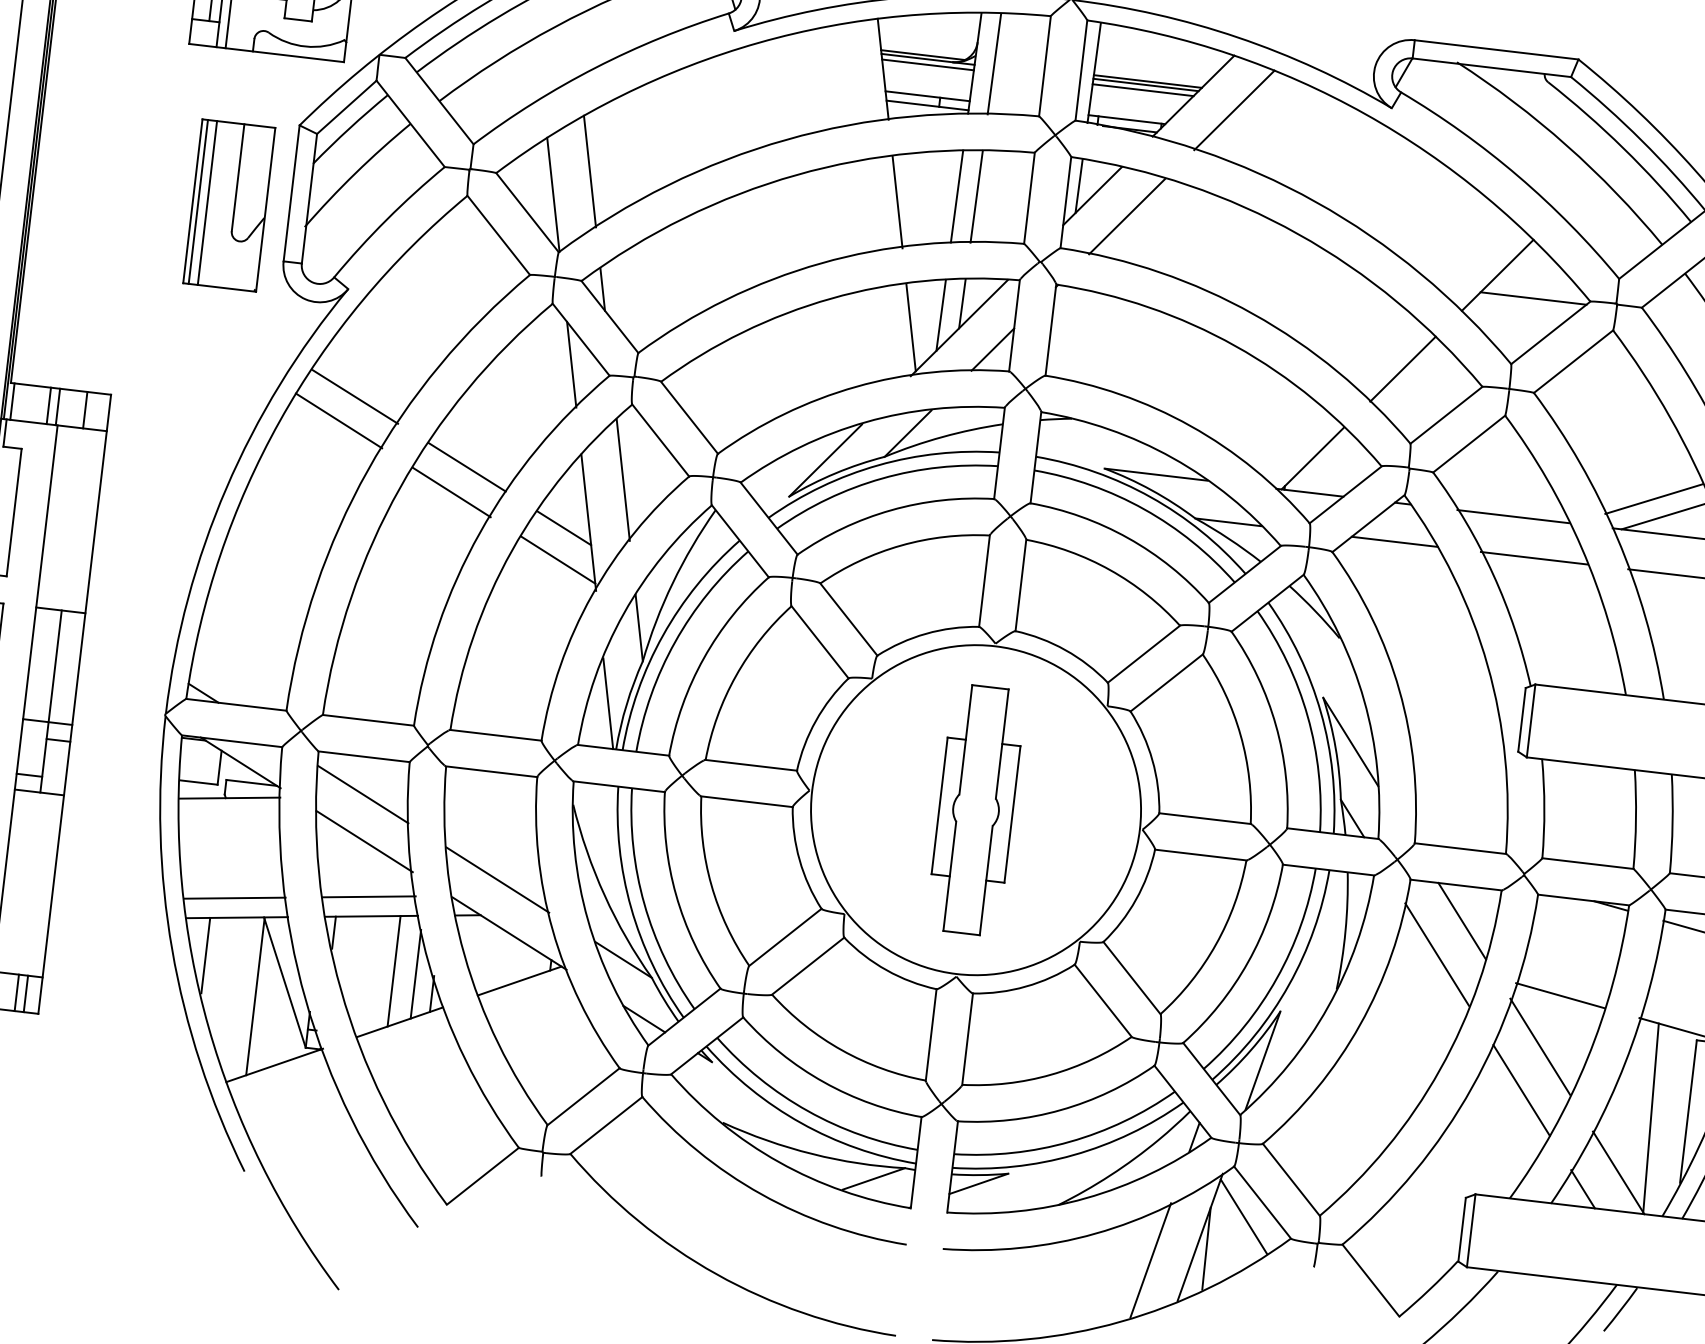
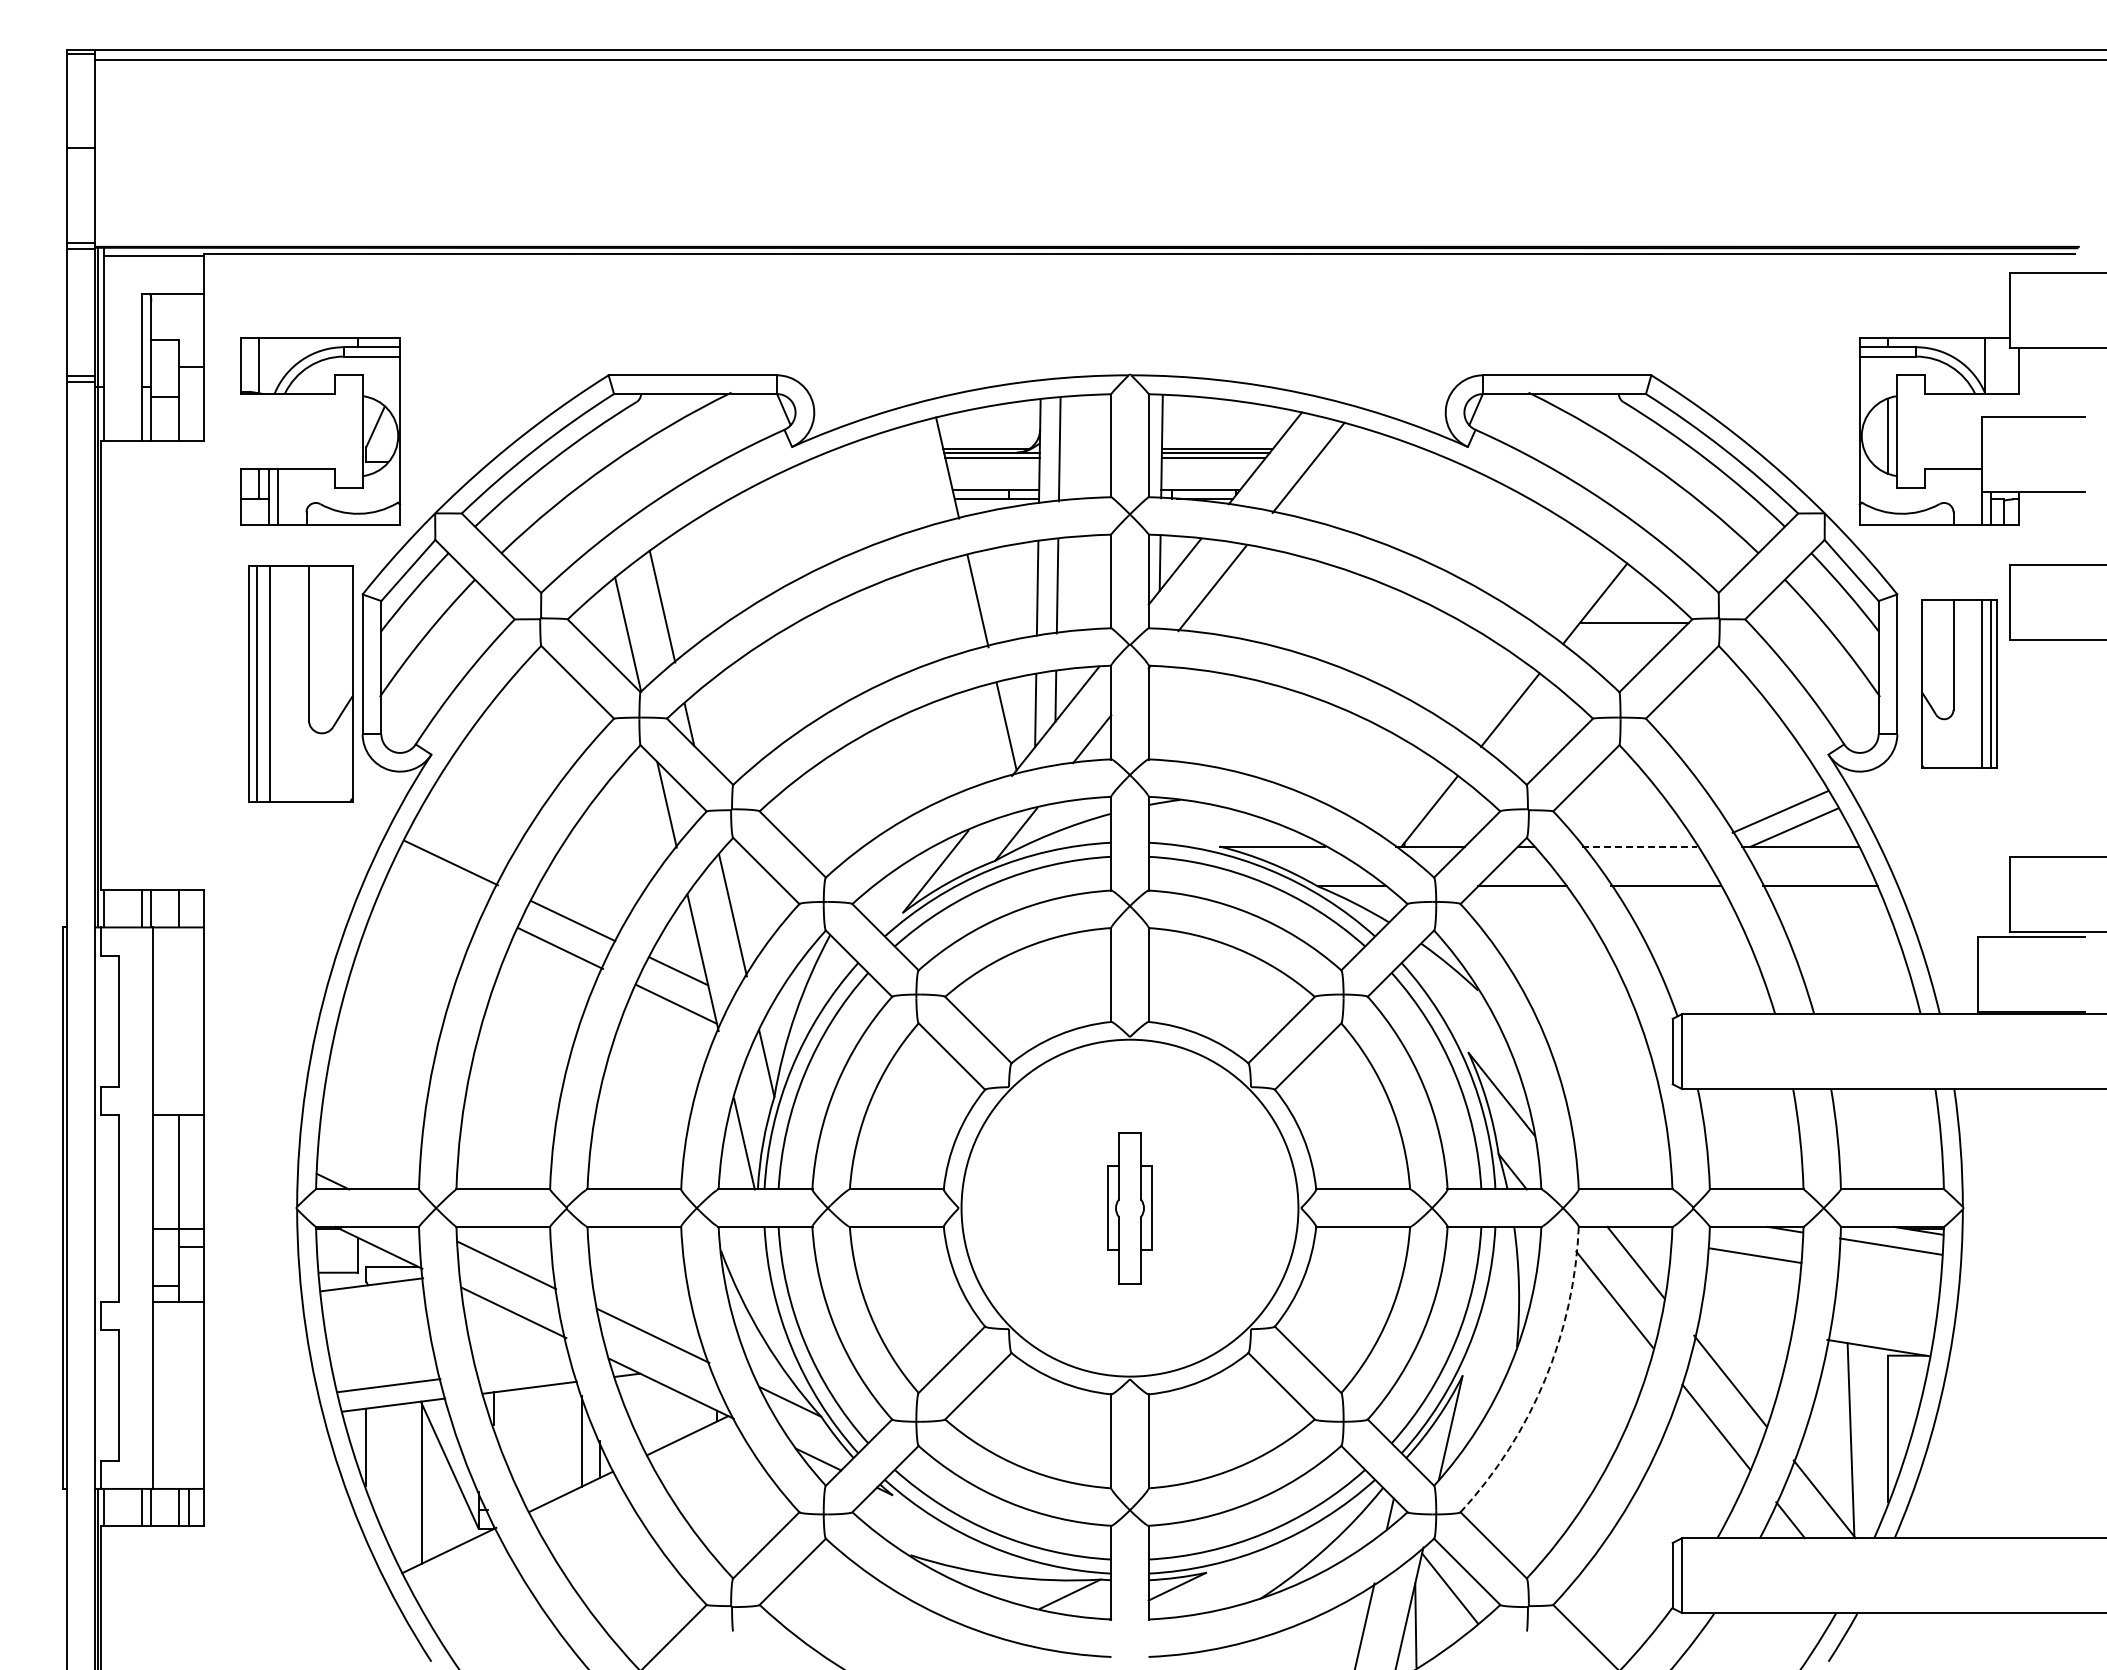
part: (228, 204) -> (300, 683), size x1.4
line: (338, 420) -> (437, 889), removed
line: (1514, 516) -> (1640, 846), solid -> dashed
part: (975, 810) -> (1129, 1208), size x0.6
line: (368, 896) -> (524, 1368), removed
line: (394, 971) -> (559, 1440), removed
line: (1560, 995) -> (1755, 1255), moved
arc: (1359, 1025) -> (1544, 1380), solid -> dashed

